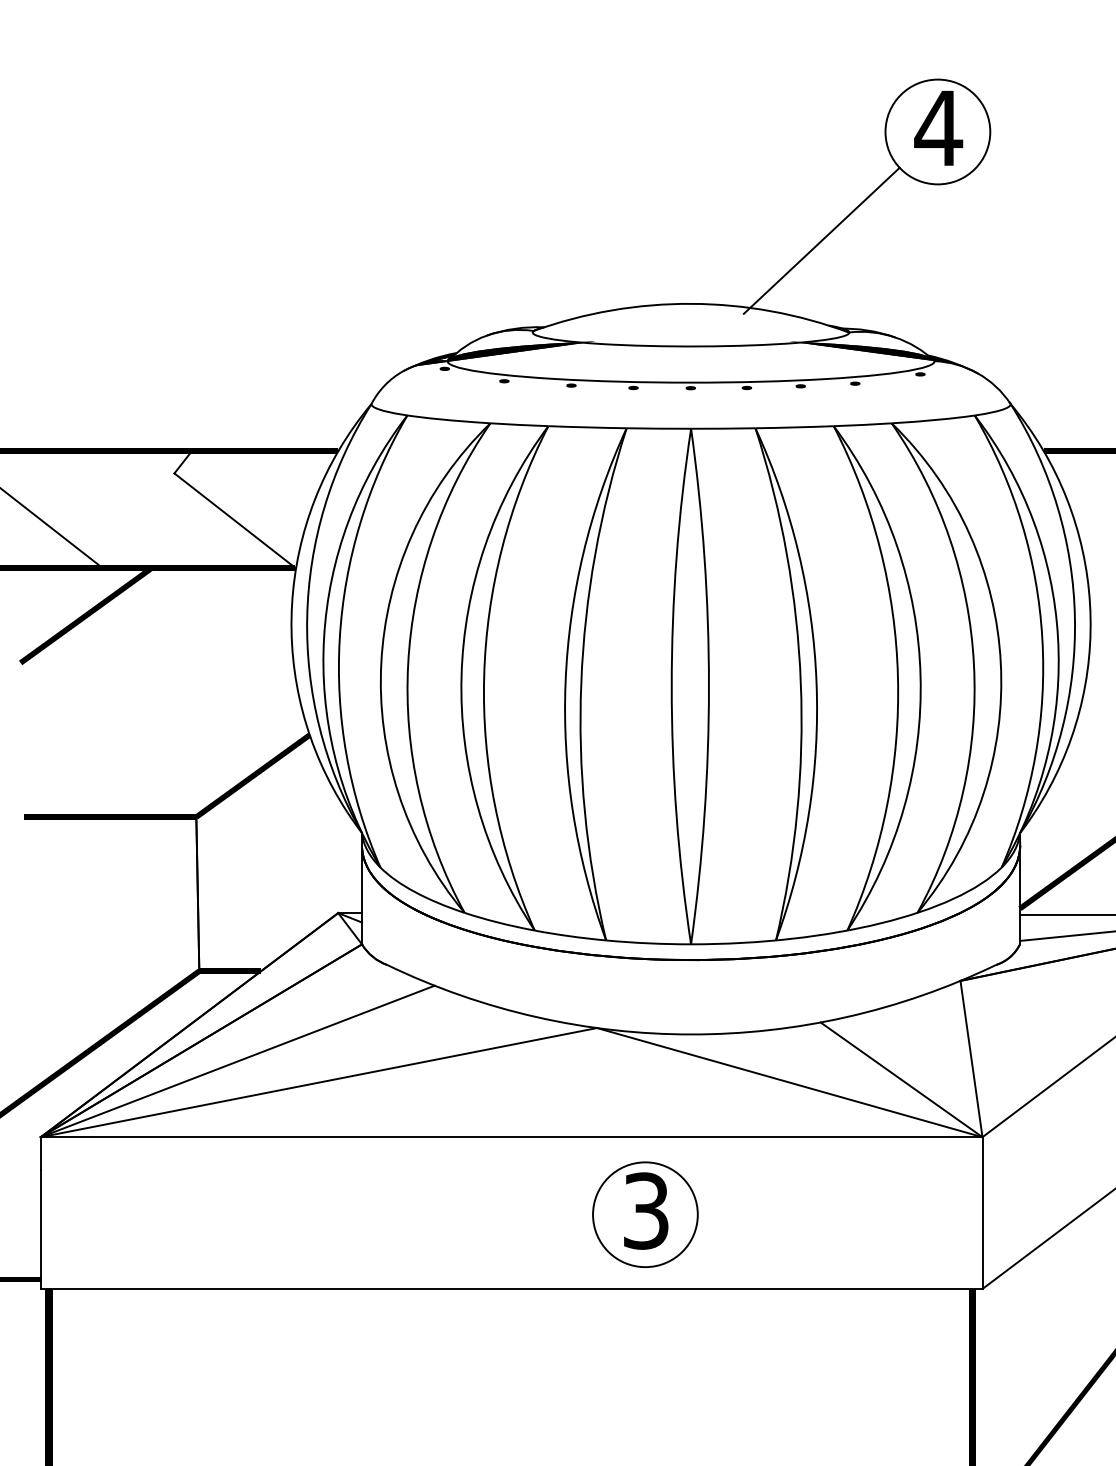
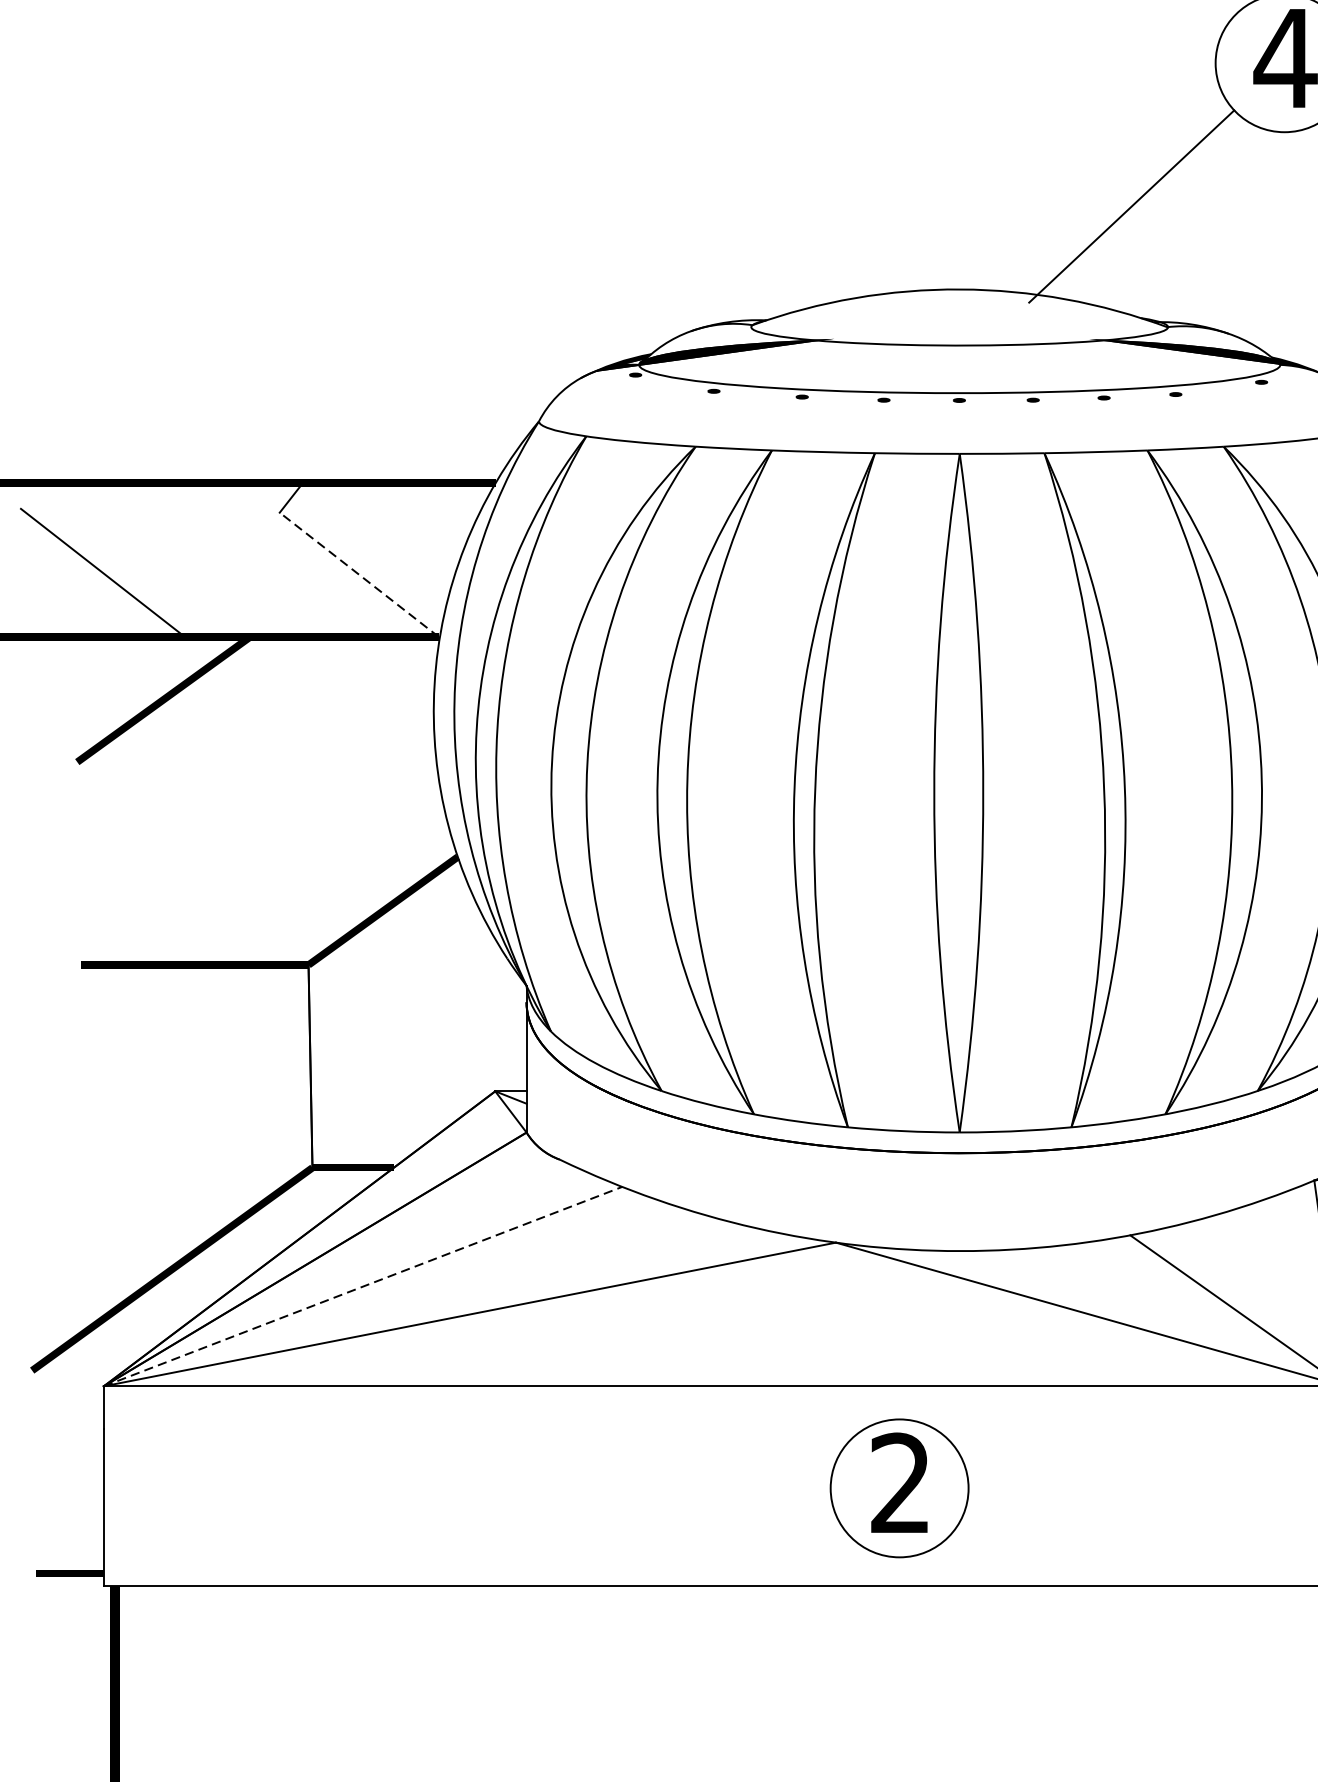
line: (234, 520) -> (358, 574), solid -> dashed
line: (237, 1061) -> (362, 1286), solid -> dashed
text: (645, 1210) -> (899, 1482), 3 -> 2

